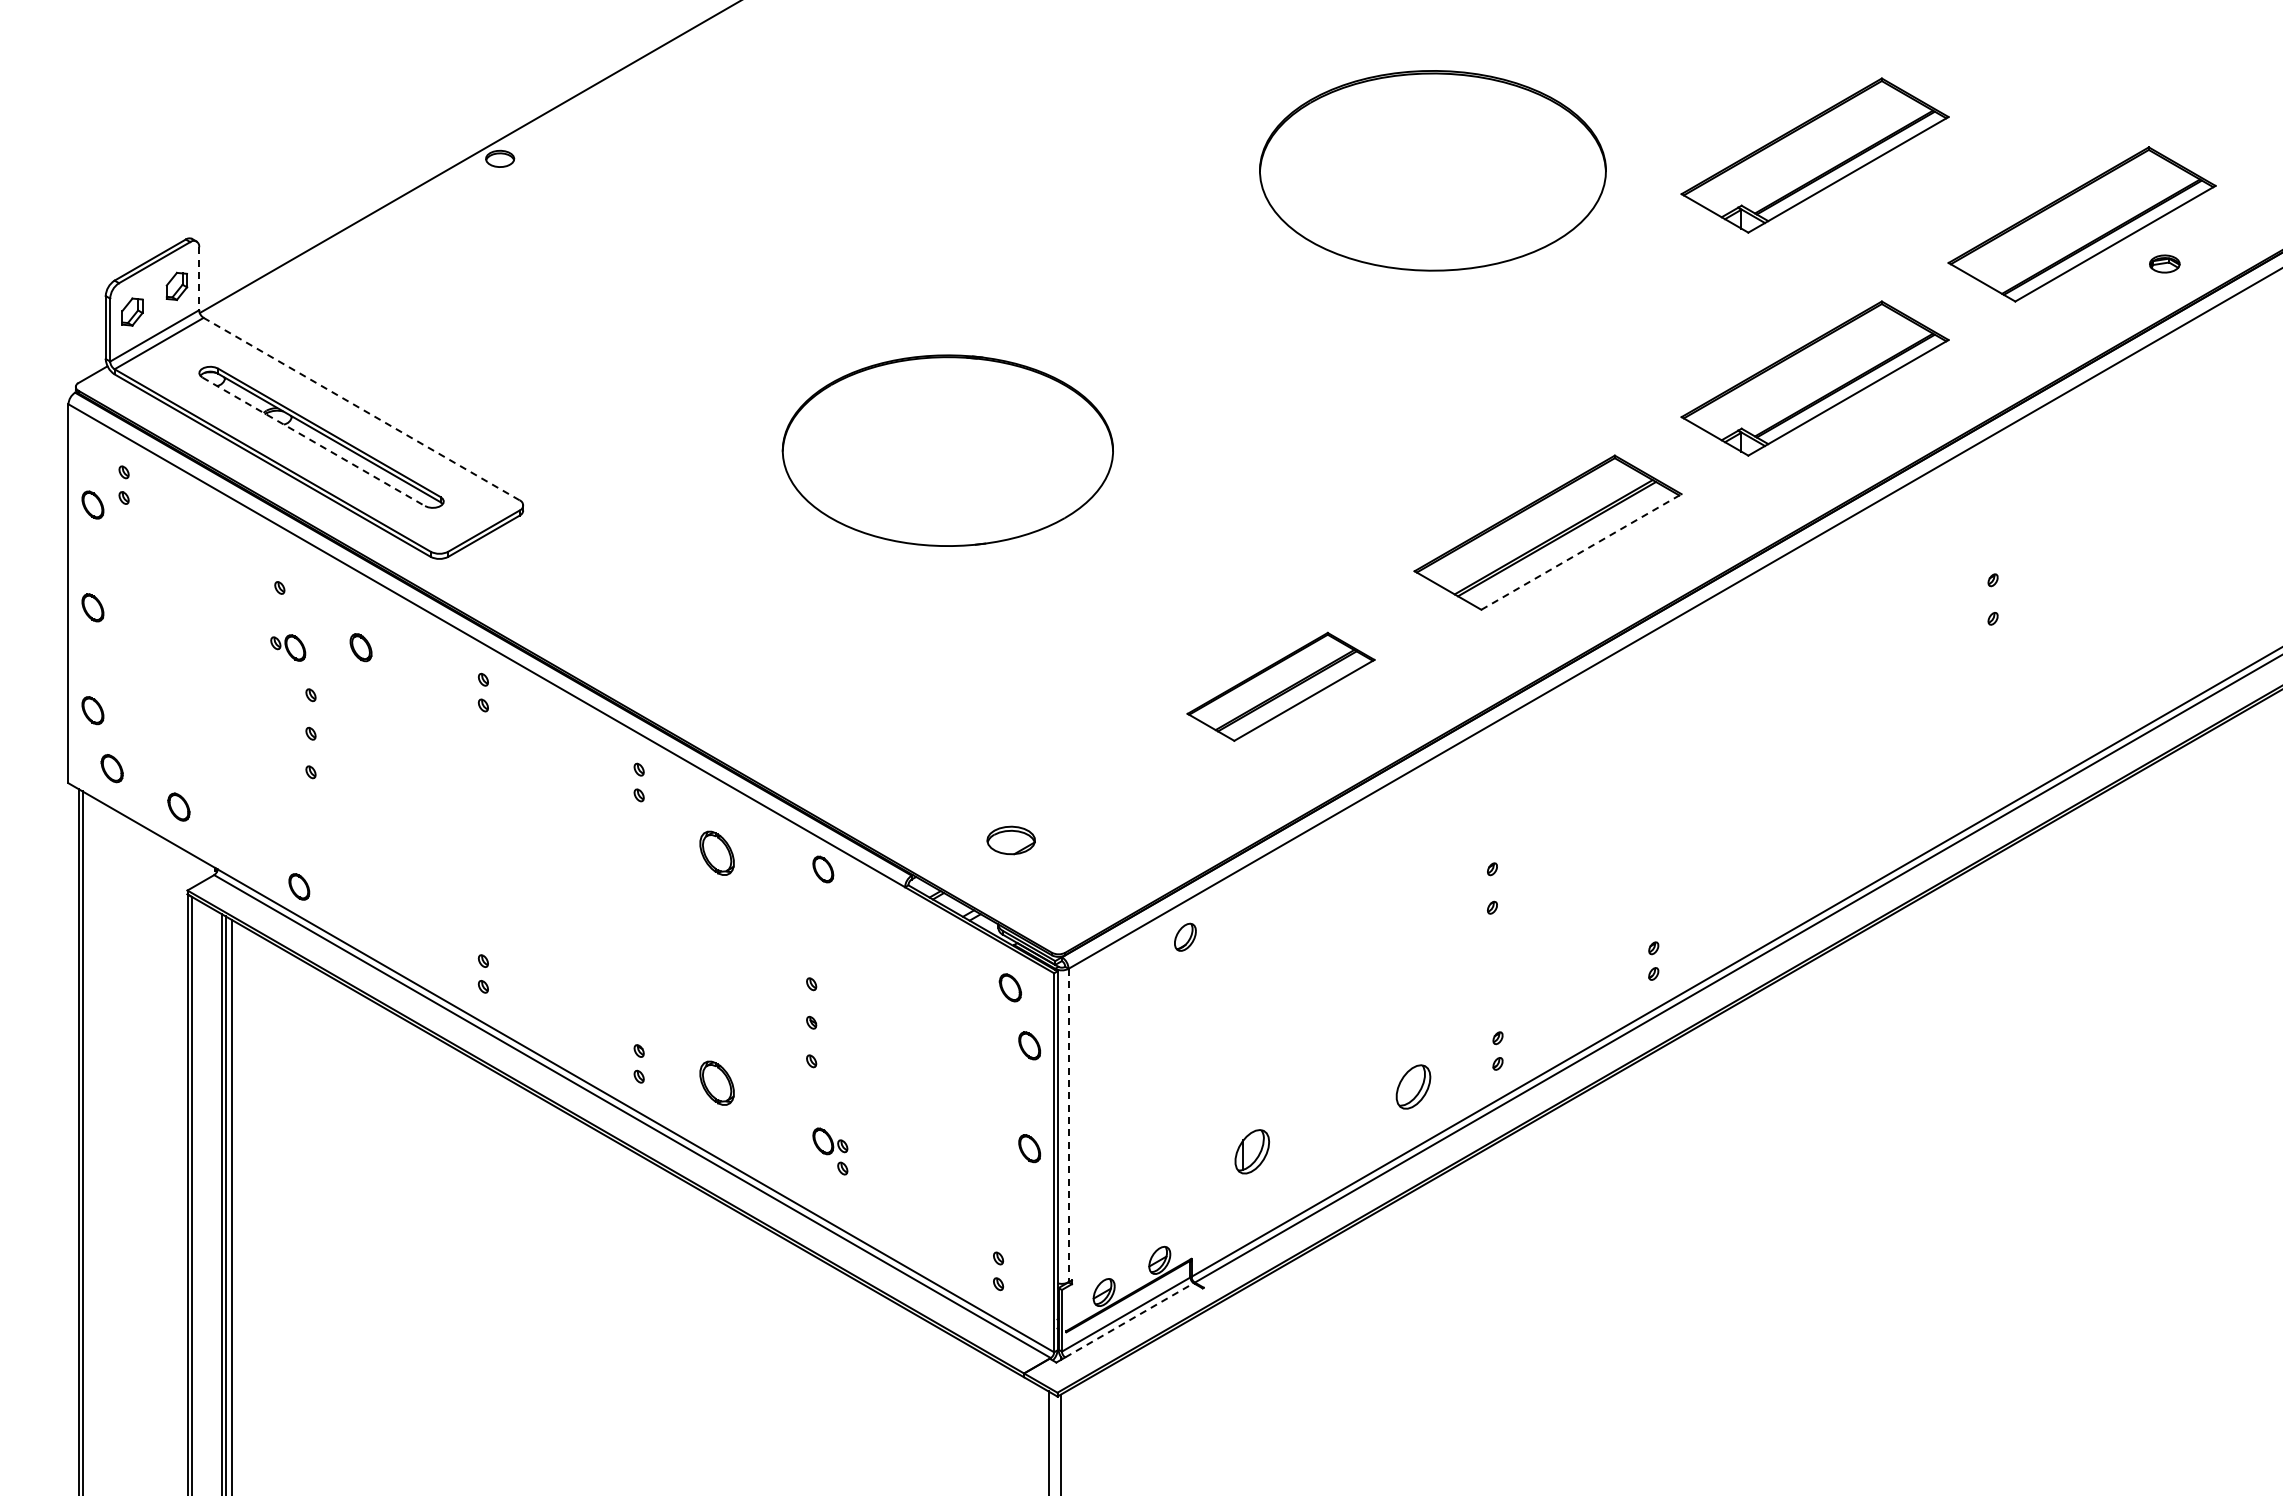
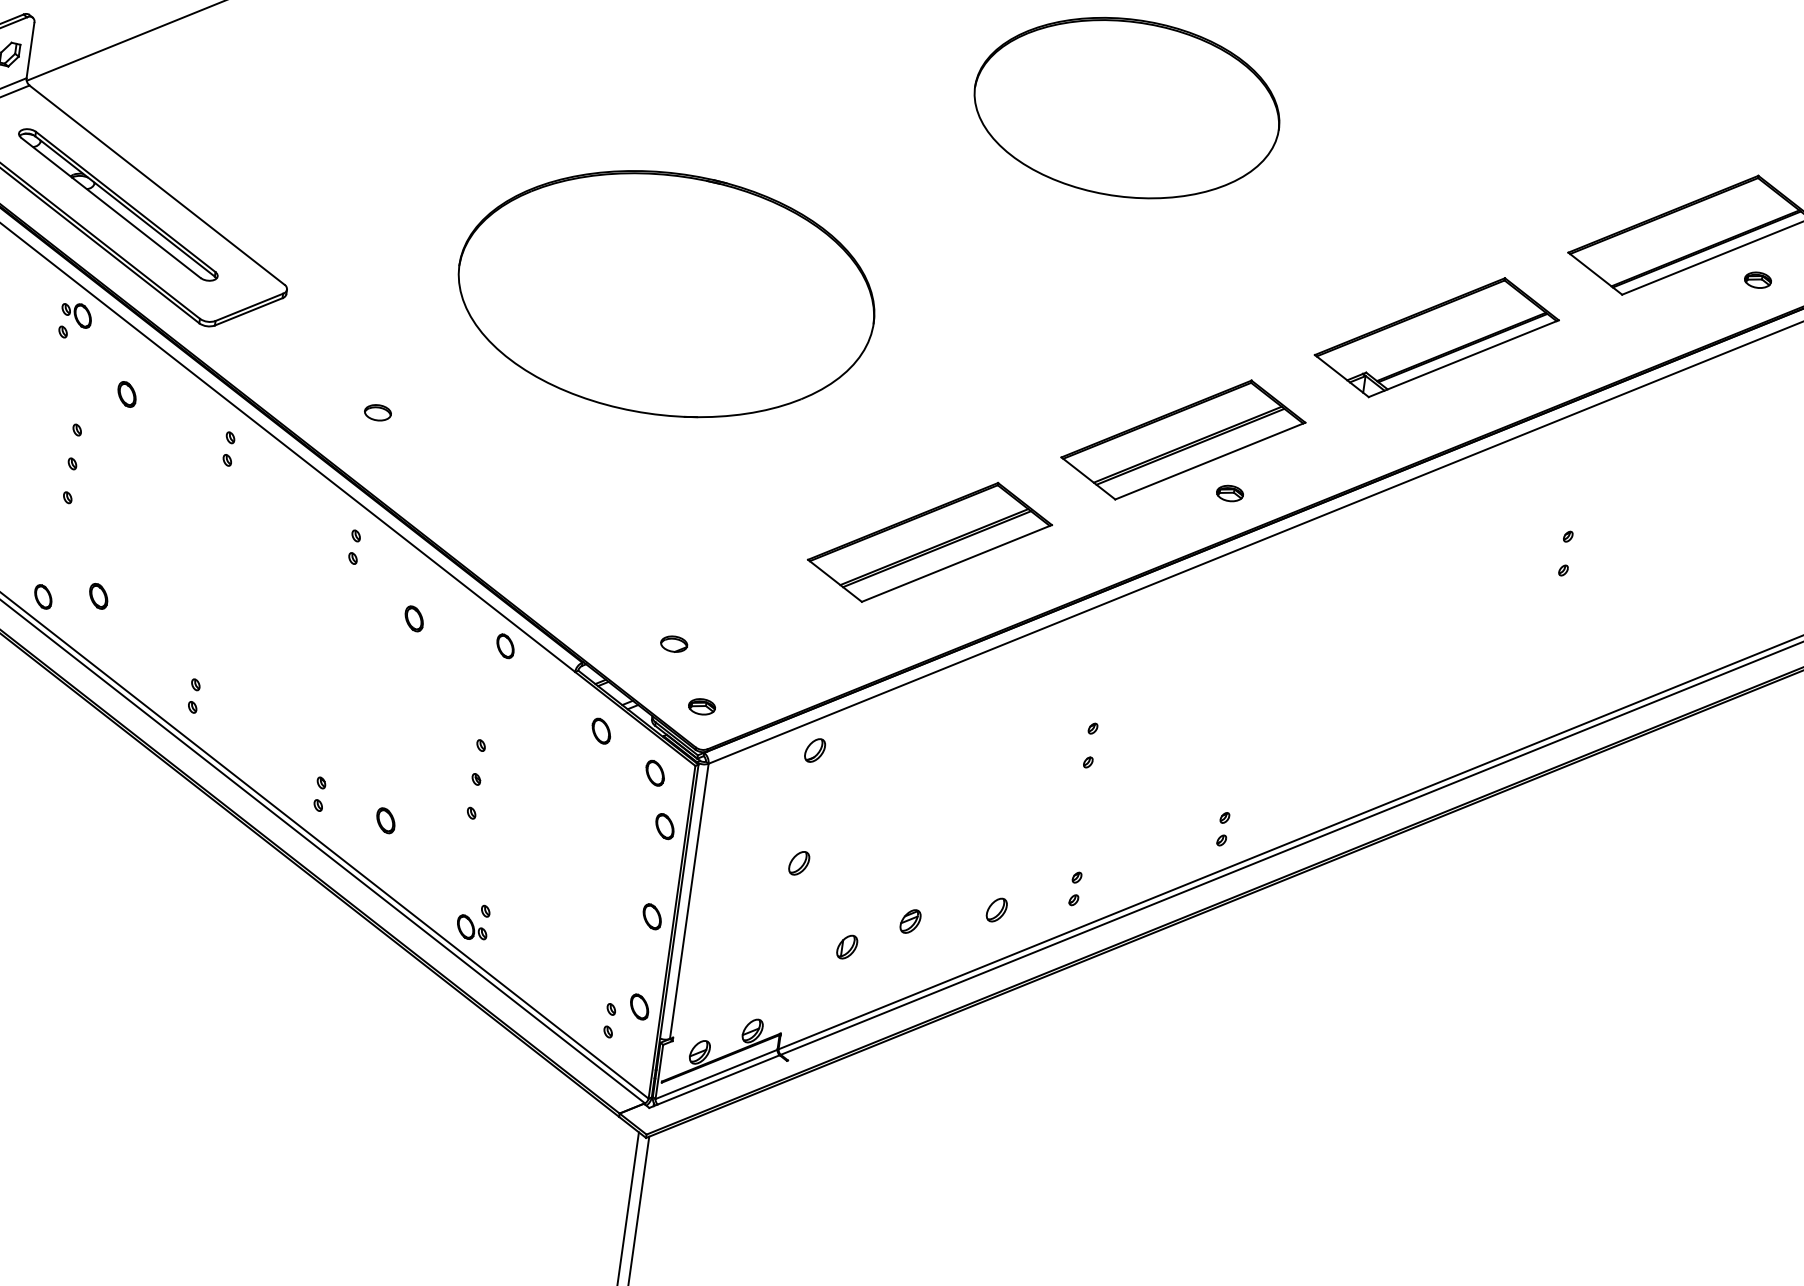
part: (1814, 155) -> (1463, 141), removed
line: (199, 279) -> (30, 51), dashed -> solid
line: (361, 408) -> (156, 184), dashed -> solid
line: (314, 442) -> (111, 208), dashed -> solid
part: (947, 450) -> (666, 293), size x1.43
line: (1581, 551) -> (1210, 460), dashed -> solid
part: (1608, 584) -> (1230, 492), added
part: (643, 628) -> (377, 412), added
part: (288, 647) -> (76, 314), moved
part: (1280, 686) -> (929, 542), size x1.43
part: (1011, 840) -> (674, 644), size x0.62
part: (716, 852) -> (413, 618), size x0.62
part: (360, 877) -> (98, 596), added
part: (1052, 905) -> (702, 706), added
part: (943, 948) -> (601, 730), added
part: (1185, 1065) -> (799, 863), added
part: (716, 1082) -> (385, 820), size x0.62
part: (1413, 1086) -> (996, 909), size x0.62
part: (1318, 1112) -> (910, 920), added
line: (1068, 1125) -> (689, 901), dashed -> solid
part: (830, 1141) -> (472, 928), moved
part: (1251, 1151) -> (846, 946), size x0.62
part: (1029, 1250) -> (639, 1006), added
line: (1129, 1320) -> (718, 1080), dashed -> solid

